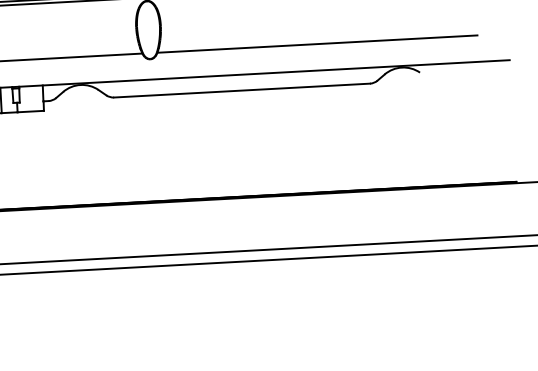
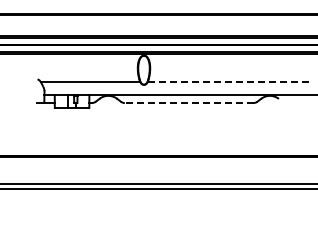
line: (317, 43) -> (228, 81), solid -> dashed
line: (240, 91) -> (188, 103), solid -> dashed

